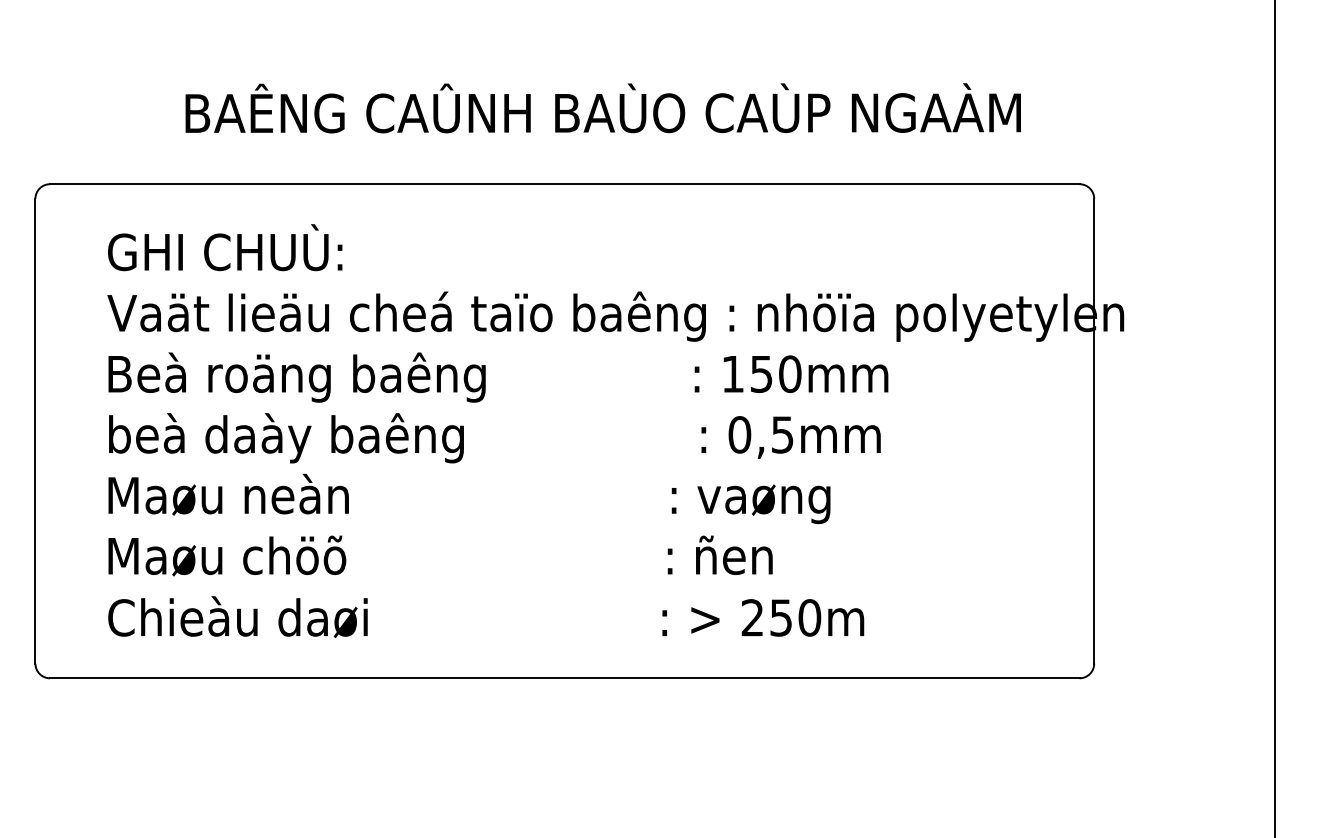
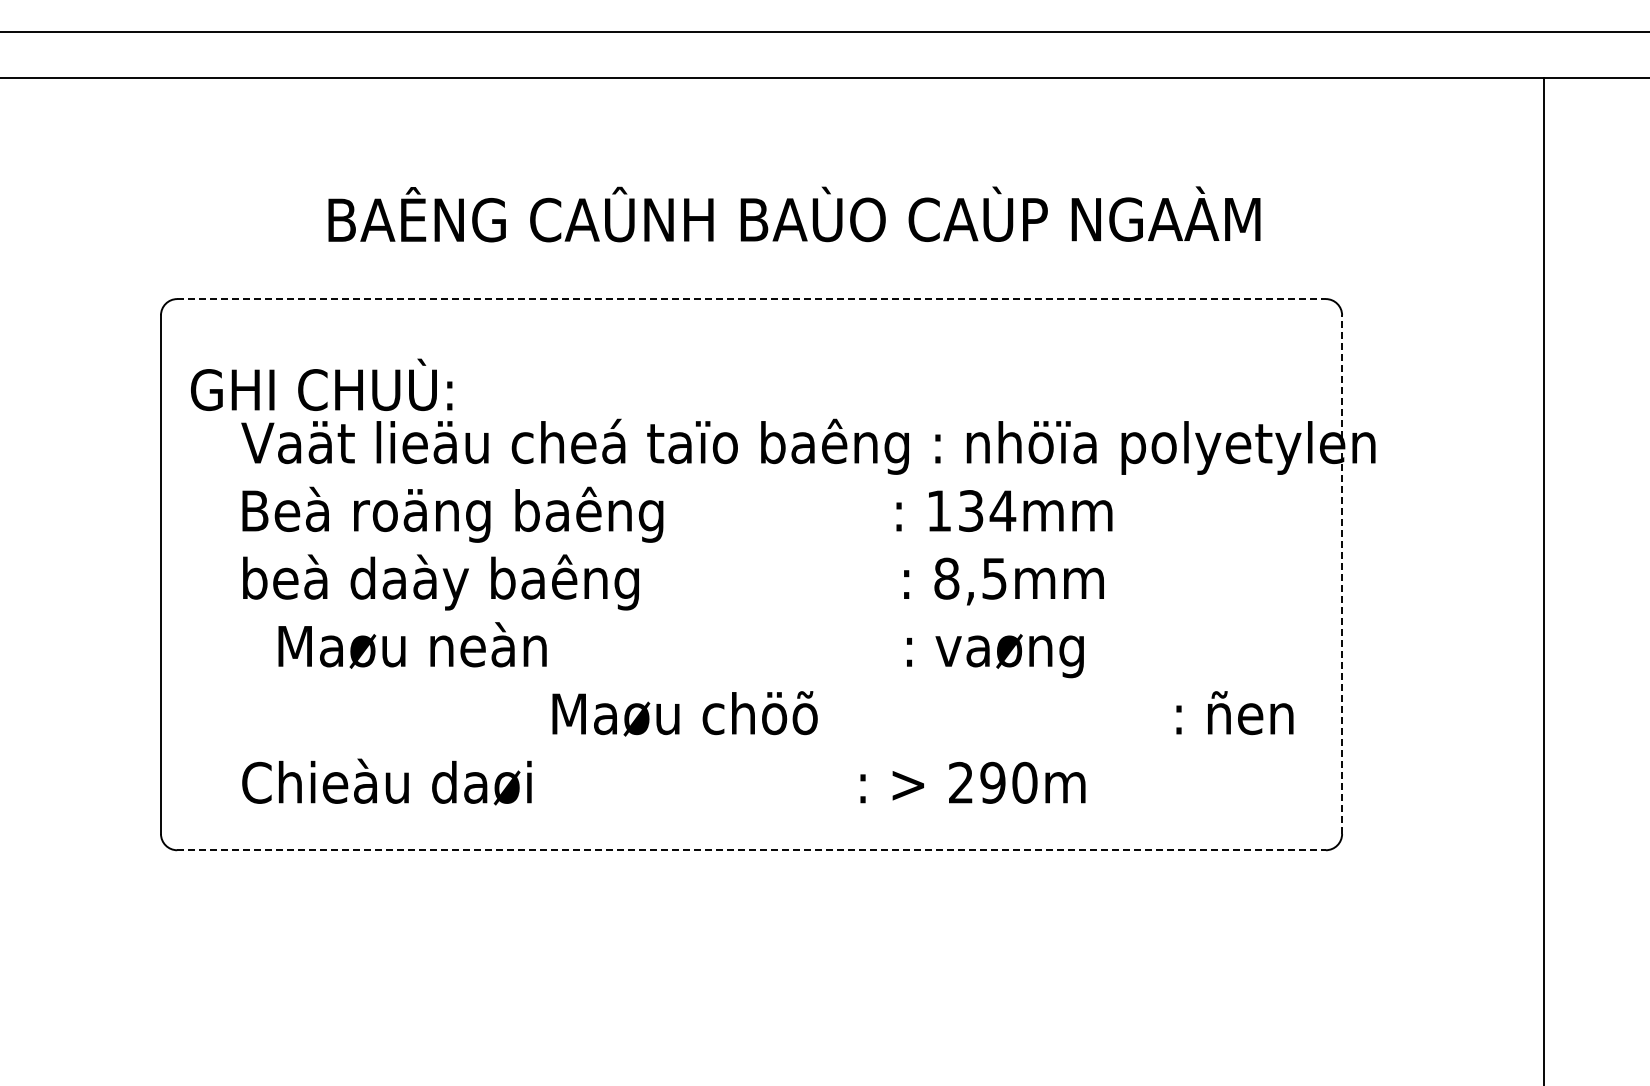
line: (565, 184) -> (752, 299), solid -> dashed
text: (225, 247) -> (321, 384), moved
text: (776, 374) -> (987, 511), 150mm -> 134mm
line: (1094, 431) -> (1342, 574), solid -> dashed
text: (739, 434) -> (946, 578), 0,5mm -> 8,5mm
text: (468, 499) -> (680, 650), moved
text: (440, 555) -> (922, 713), moved
text: (780, 617) -> (992, 782), 250m -> 290m
line: (565, 678) -> (752, 850), solid -> dashed

